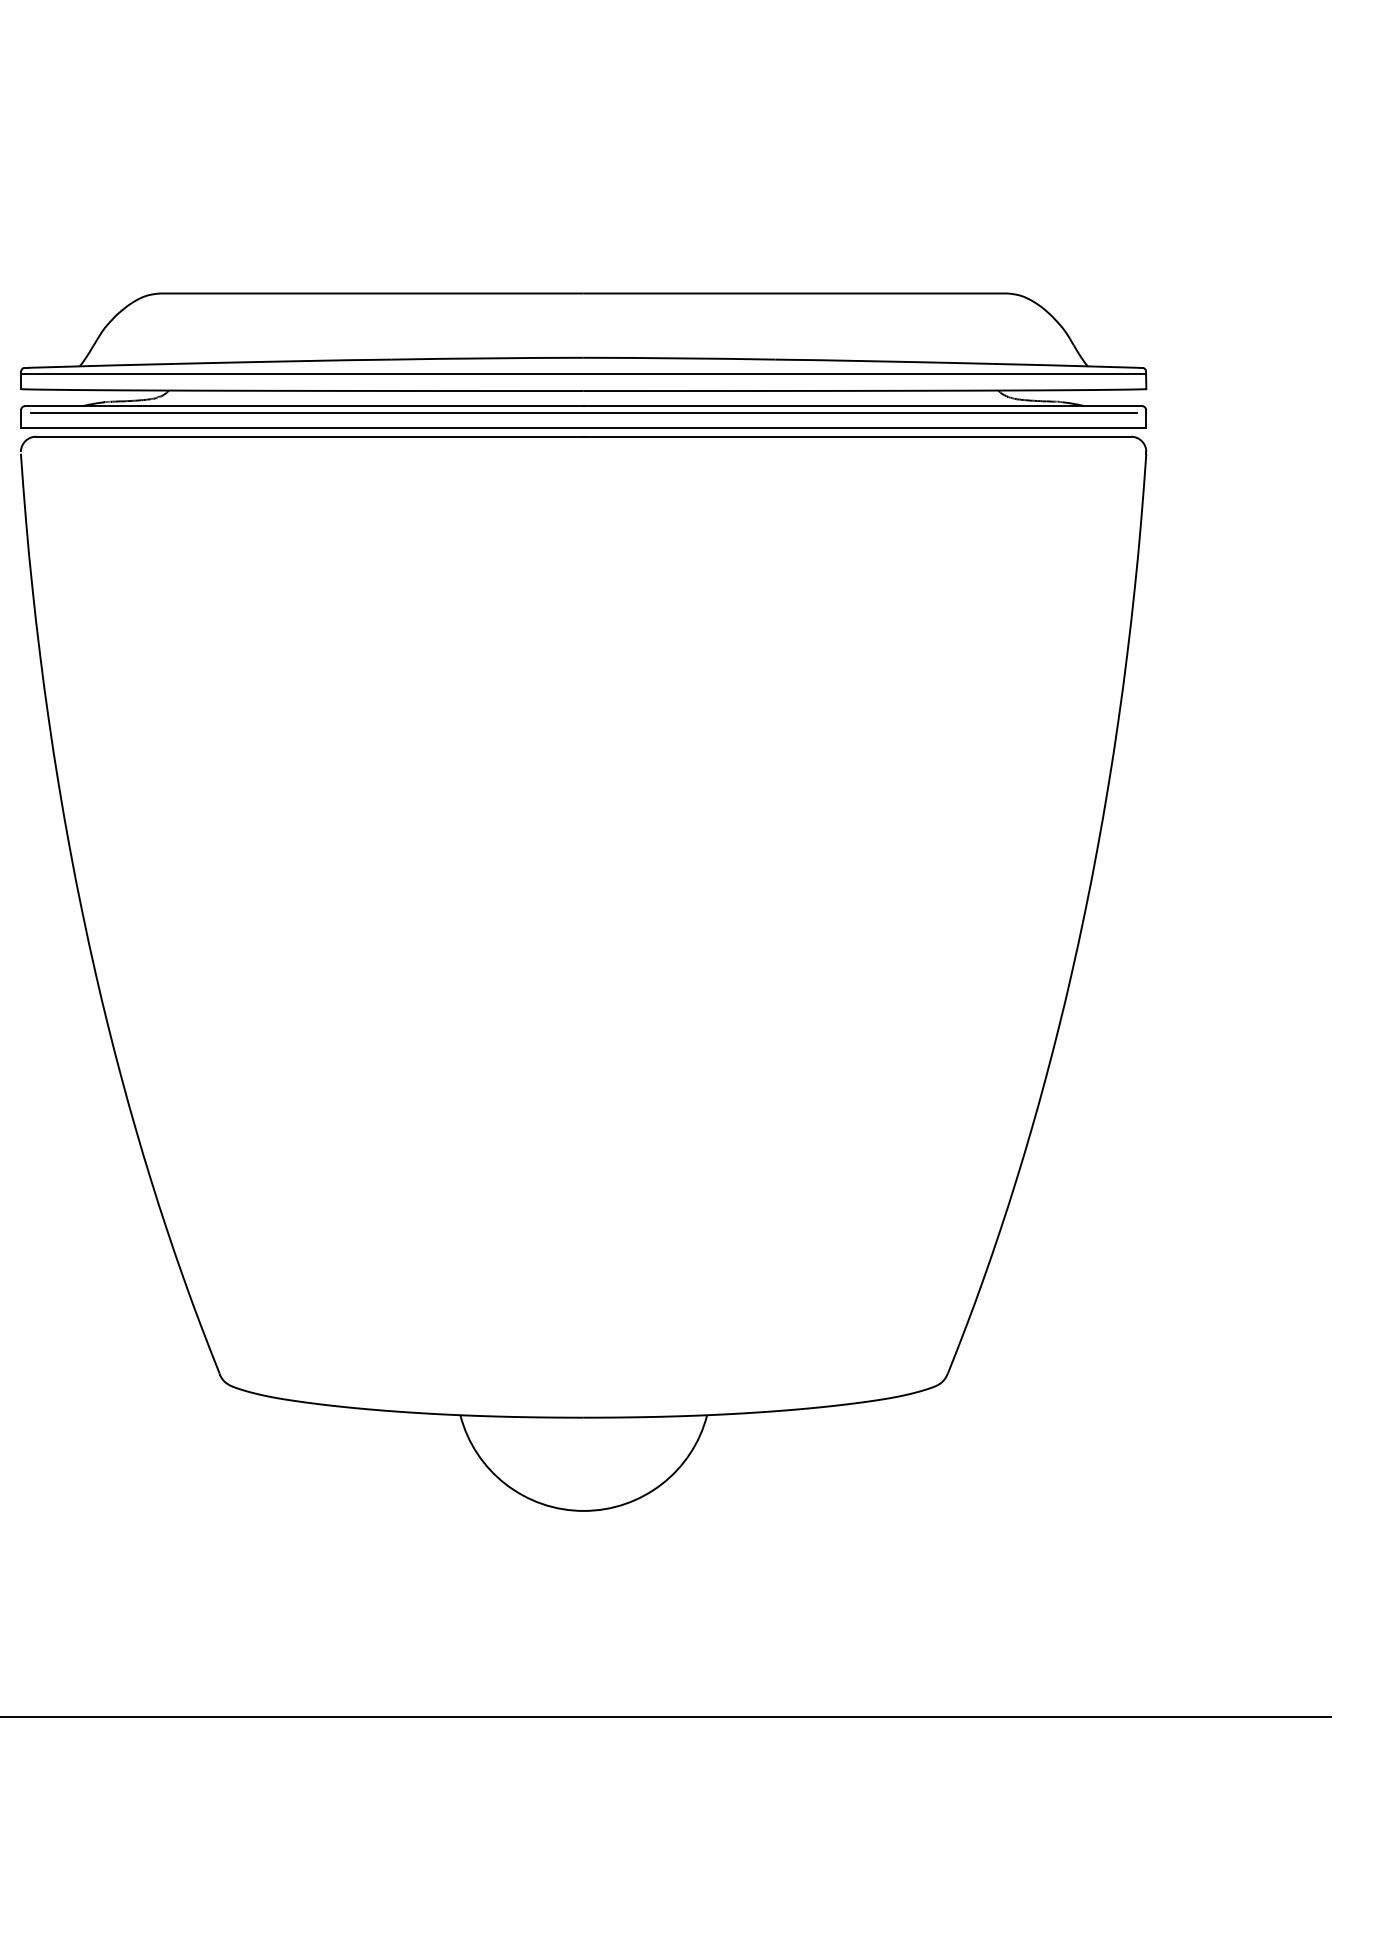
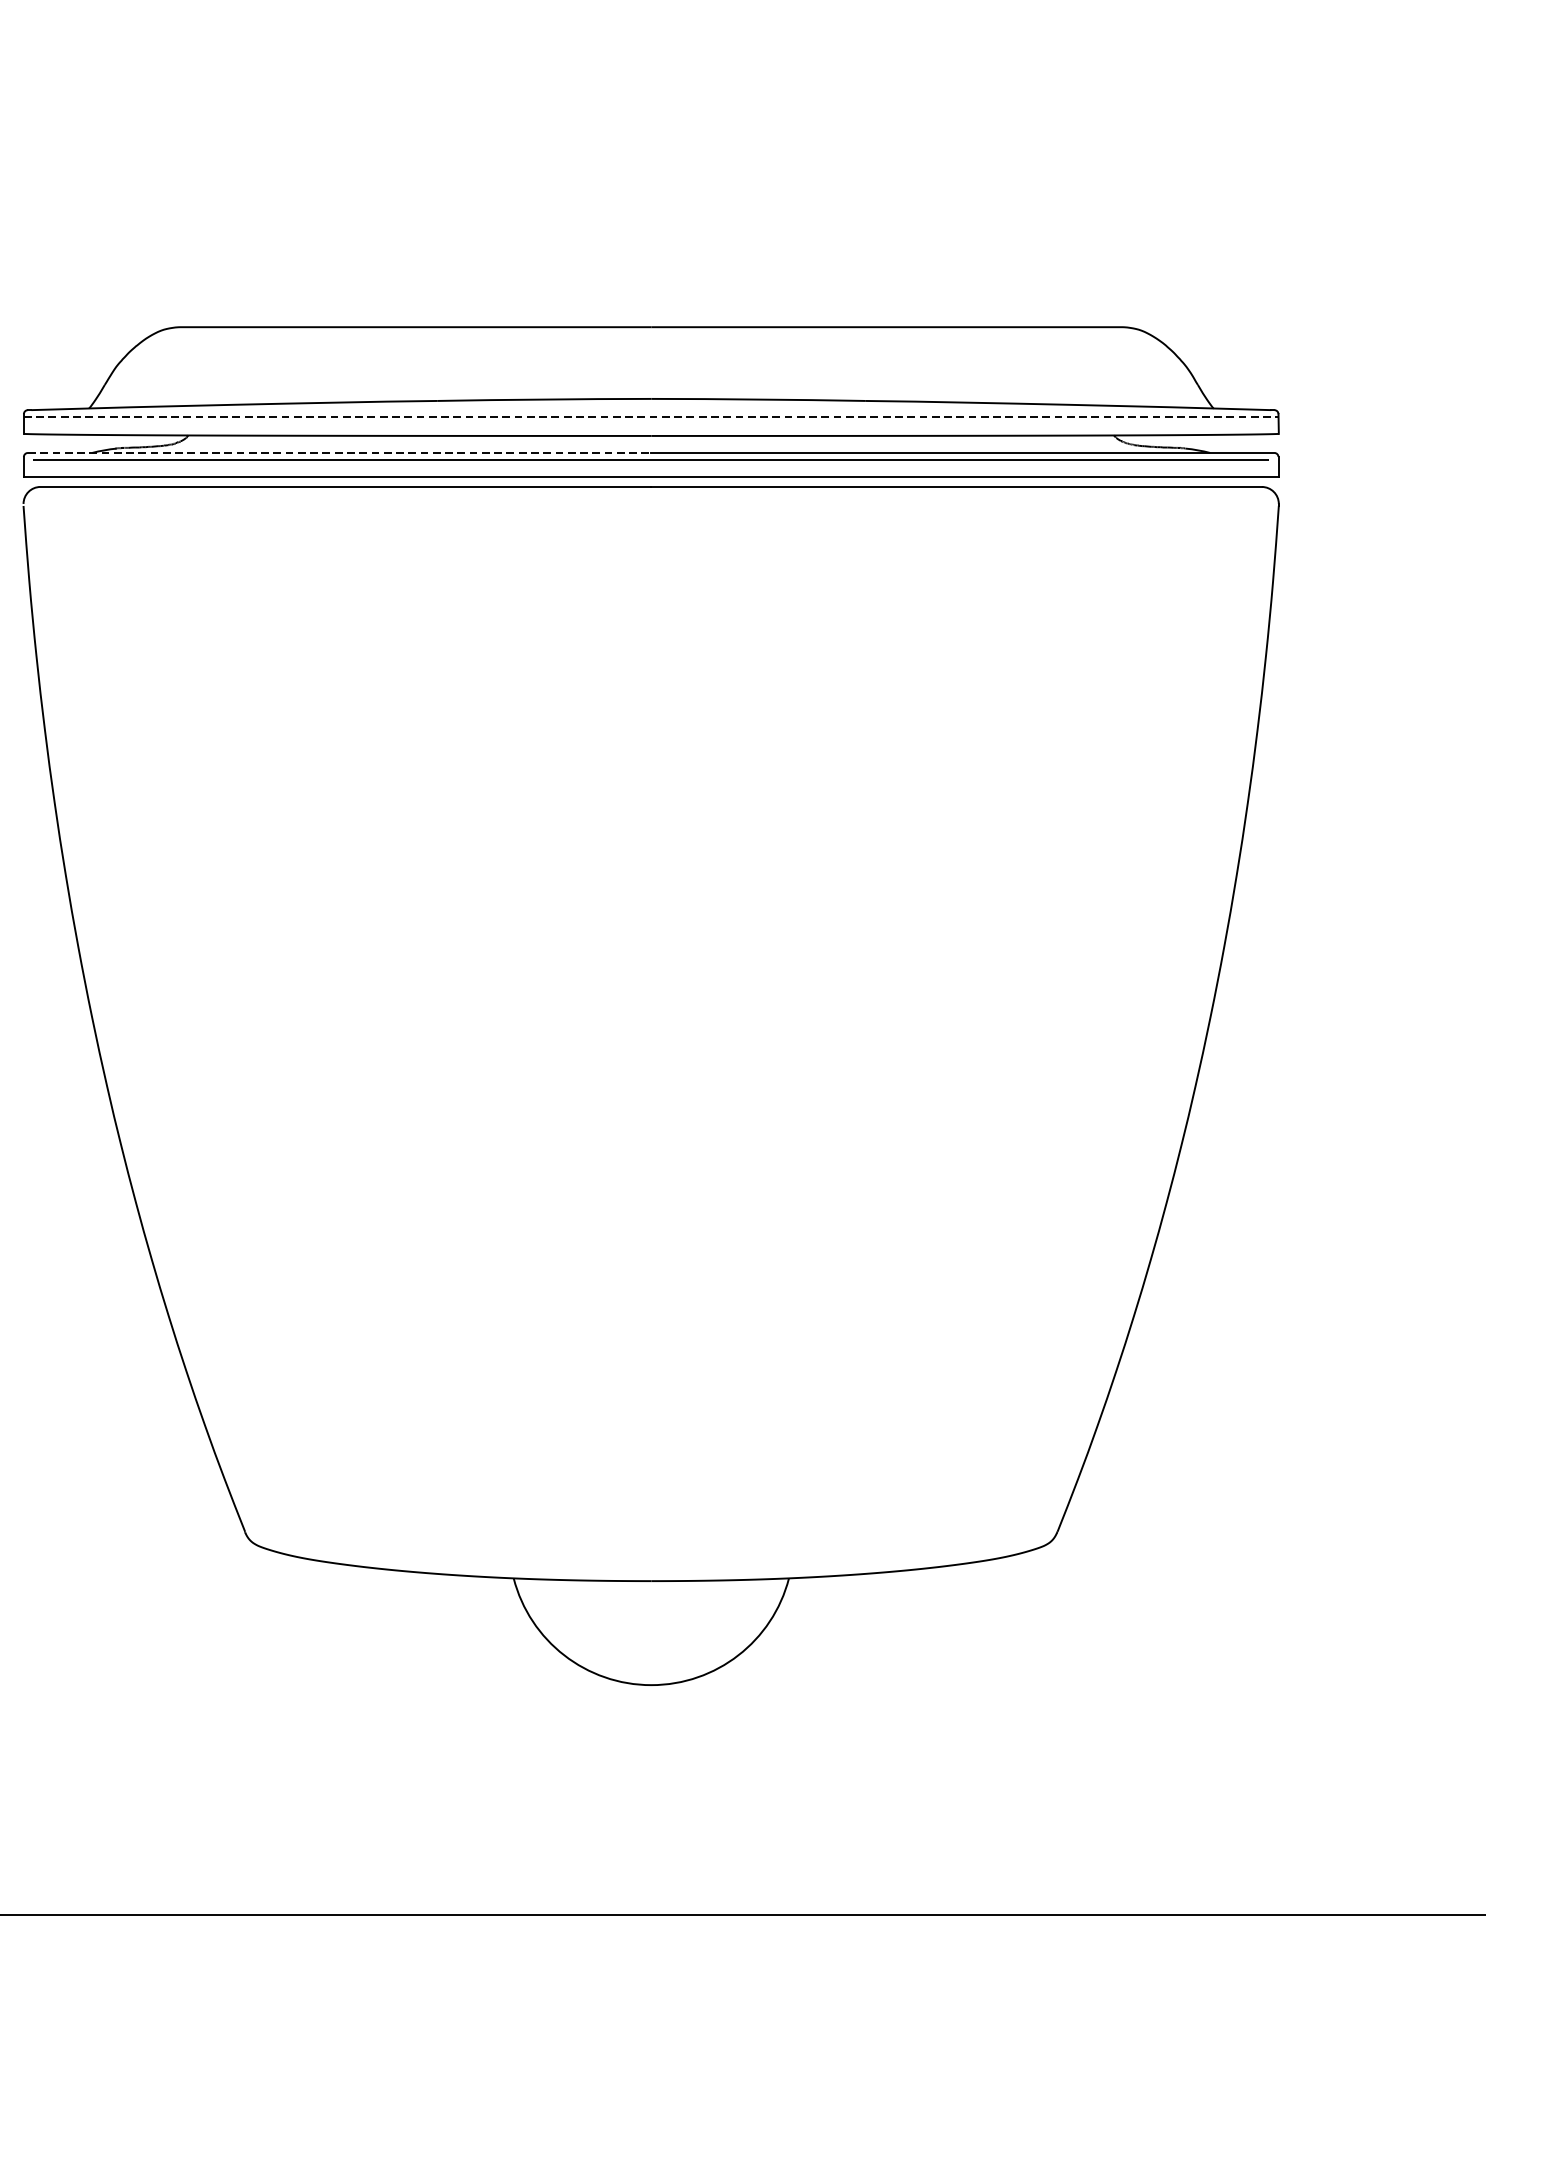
line: (584, 374) -> (652, 417), solid -> dashed
line: (304, 406) -> (339, 453), solid -> dashed

